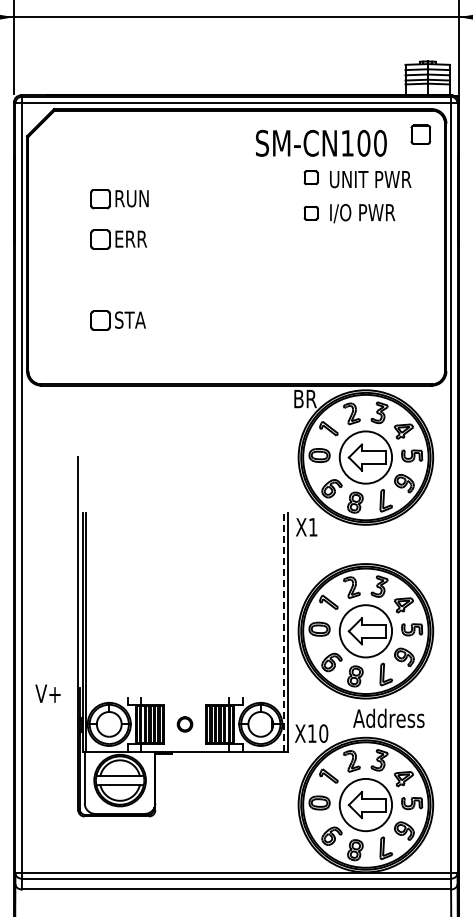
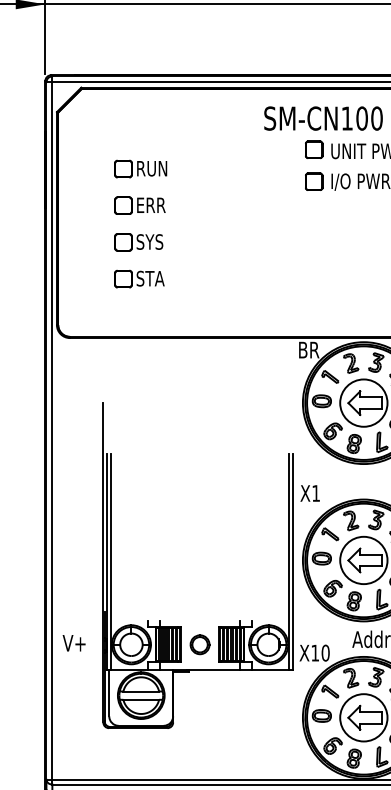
part: (311, 177) -> (314, 149), size x1.43
part: (311, 213) -> (314, 182), size x1.43
part: (117, 280) -> (138, 242), added
text: (306, 527) -> (310, 493), moved
line: (283, 632) -> (289, 561), dashed -> solid
text: (47, 693) -> (73, 643), moved
part: (184, 724) -> (199, 644), size x1.43

